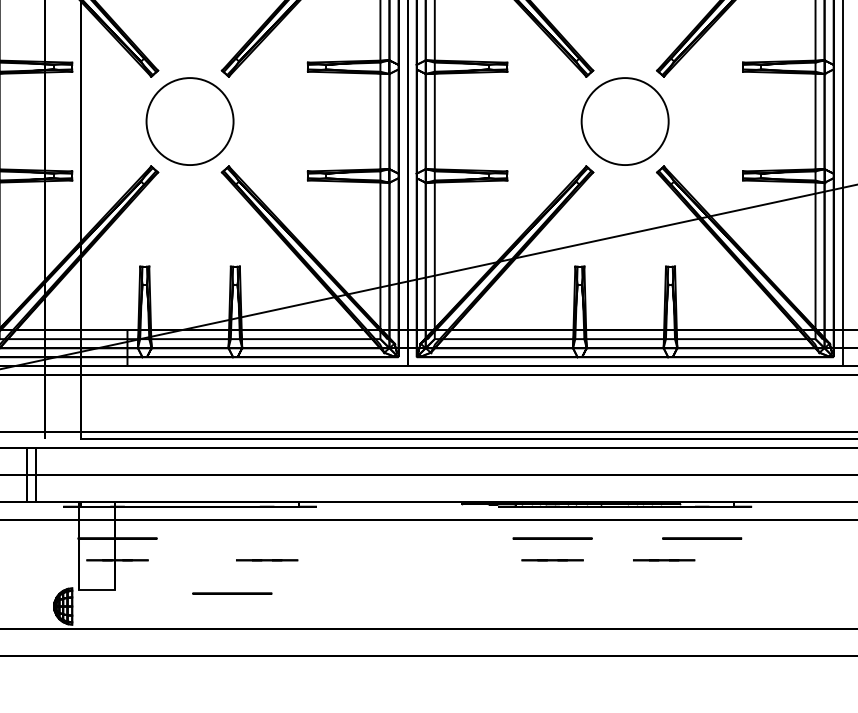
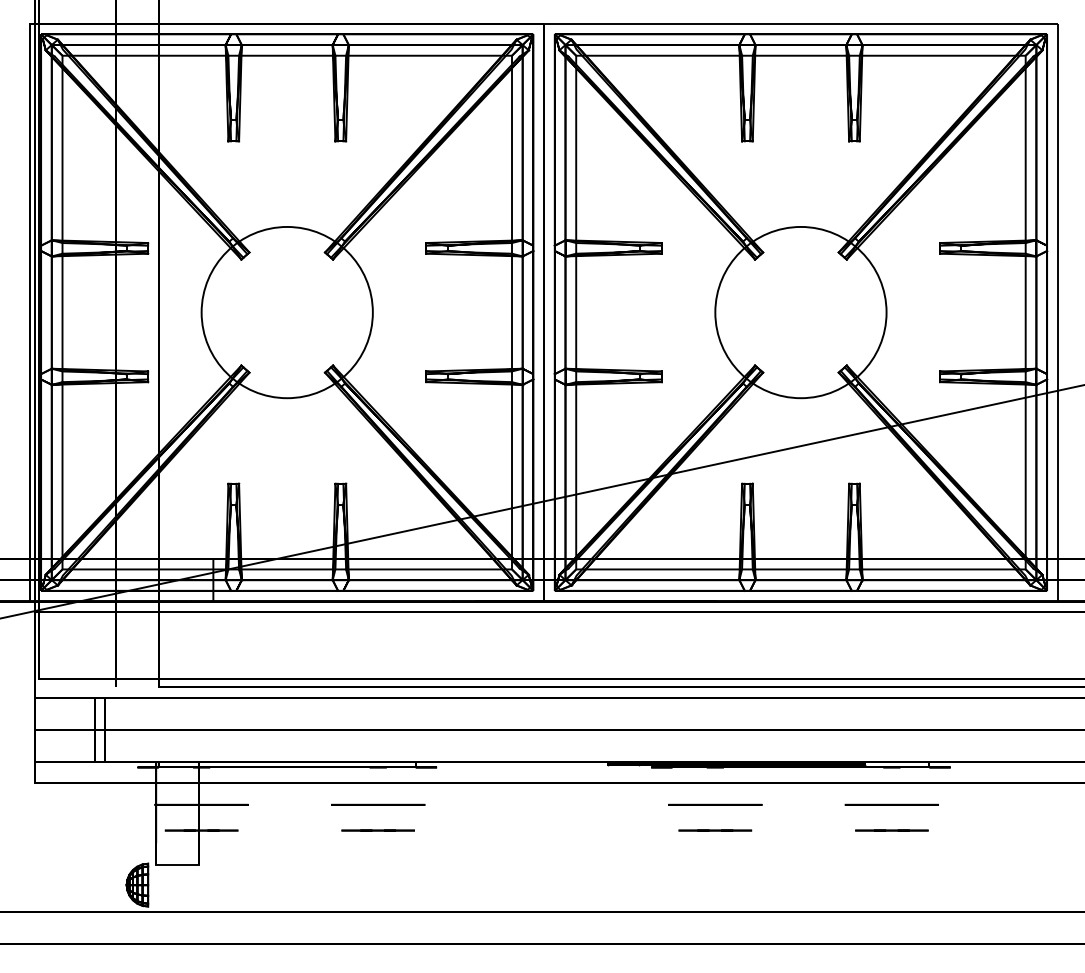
circle: (189, 121) -> (286, 312), size x1.67
circle: (624, 121) -> (800, 312), size x1.67
line: (663, 560) -> (891, 830), moved
circle: (232, 593) -> (378, 804), moved

